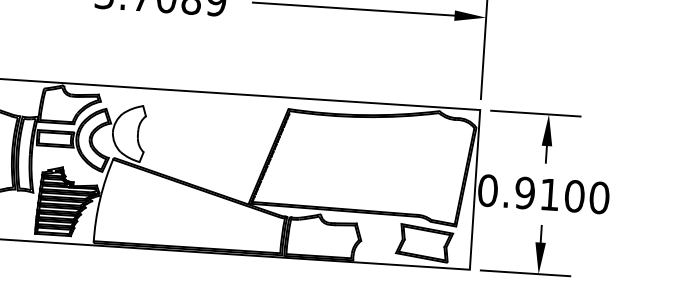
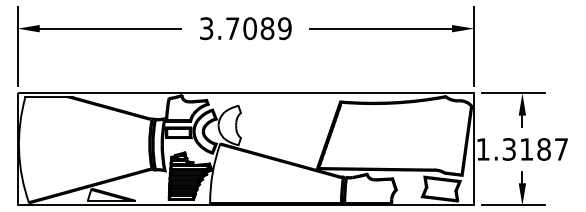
text: (543, 194) -> (522, 149), 0.9100 -> 1.3187

